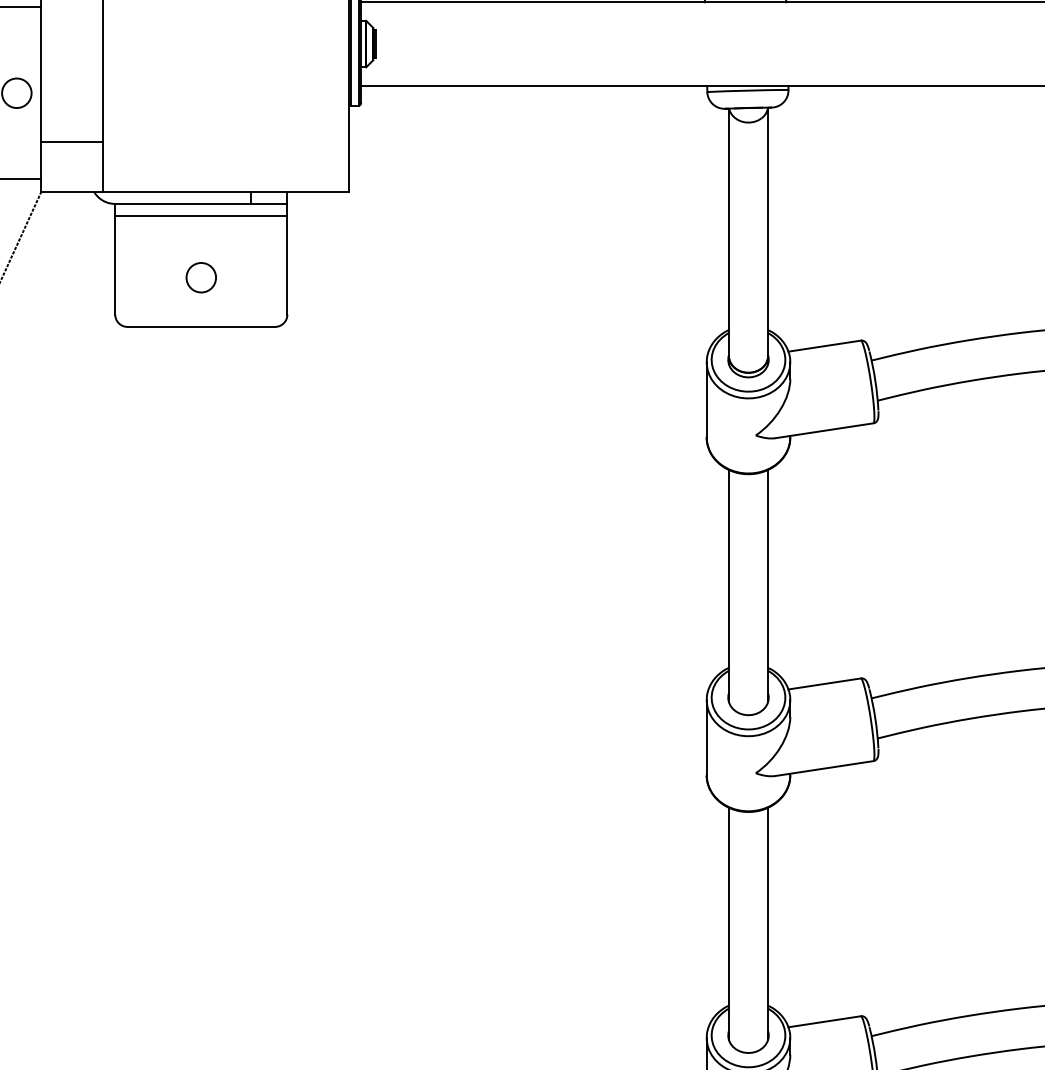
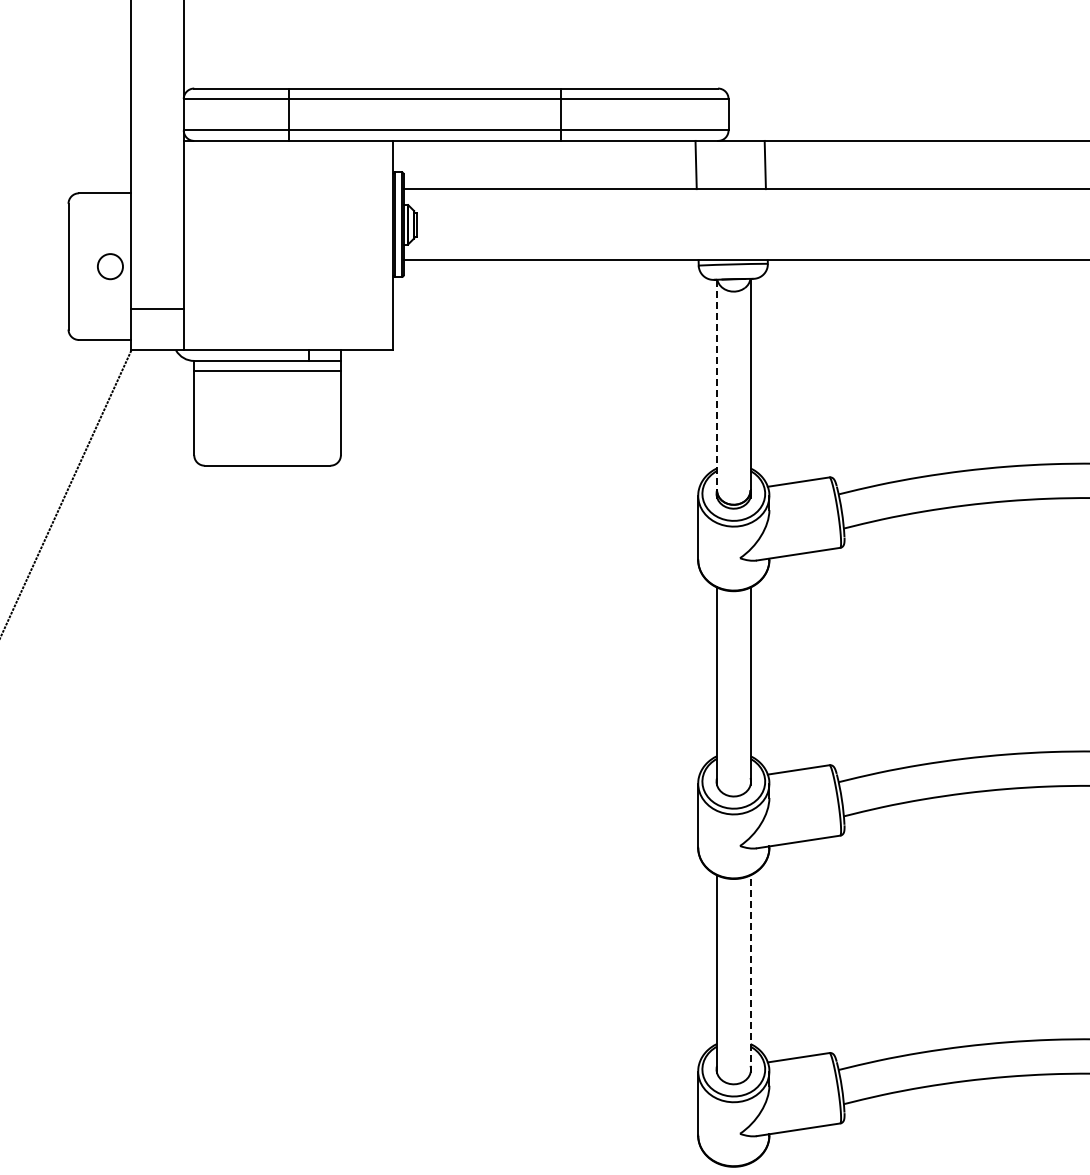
line: (729, 232) -> (717, 385), solid -> dashed
circle: (201, 277) -> (267, 423), removed
line: (768, 924) -> (750, 974), solid -> dashed

